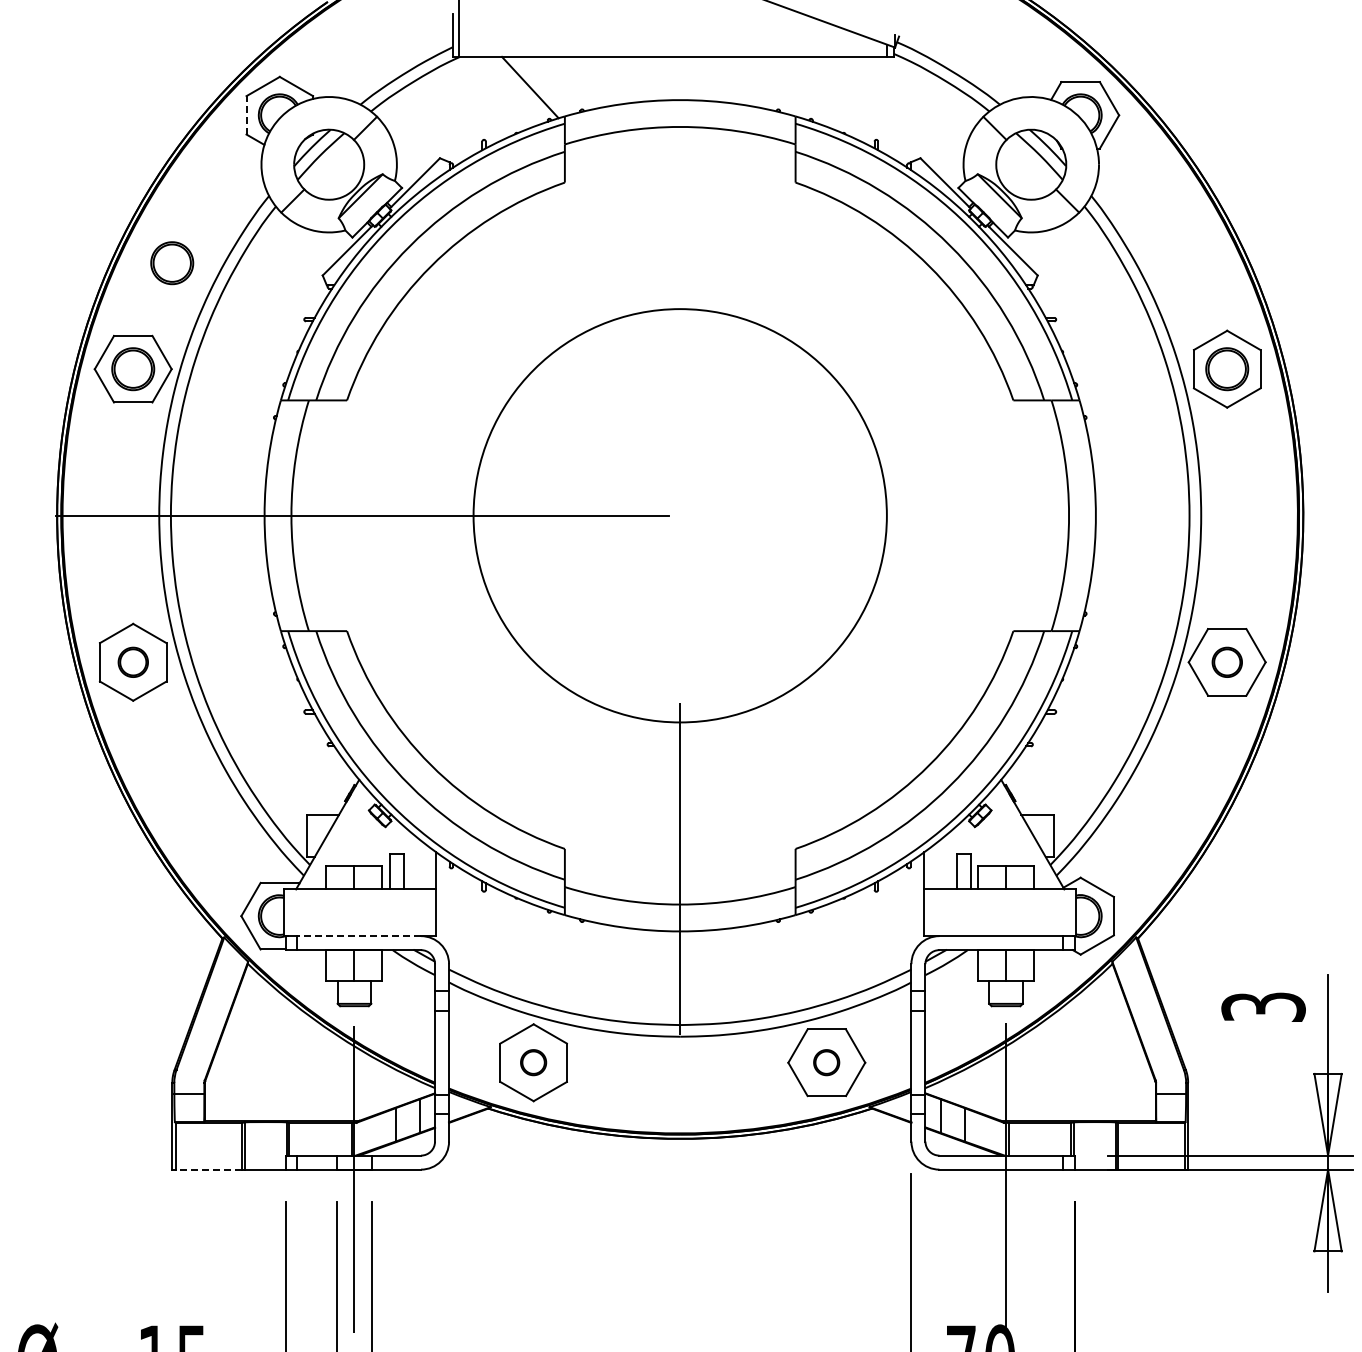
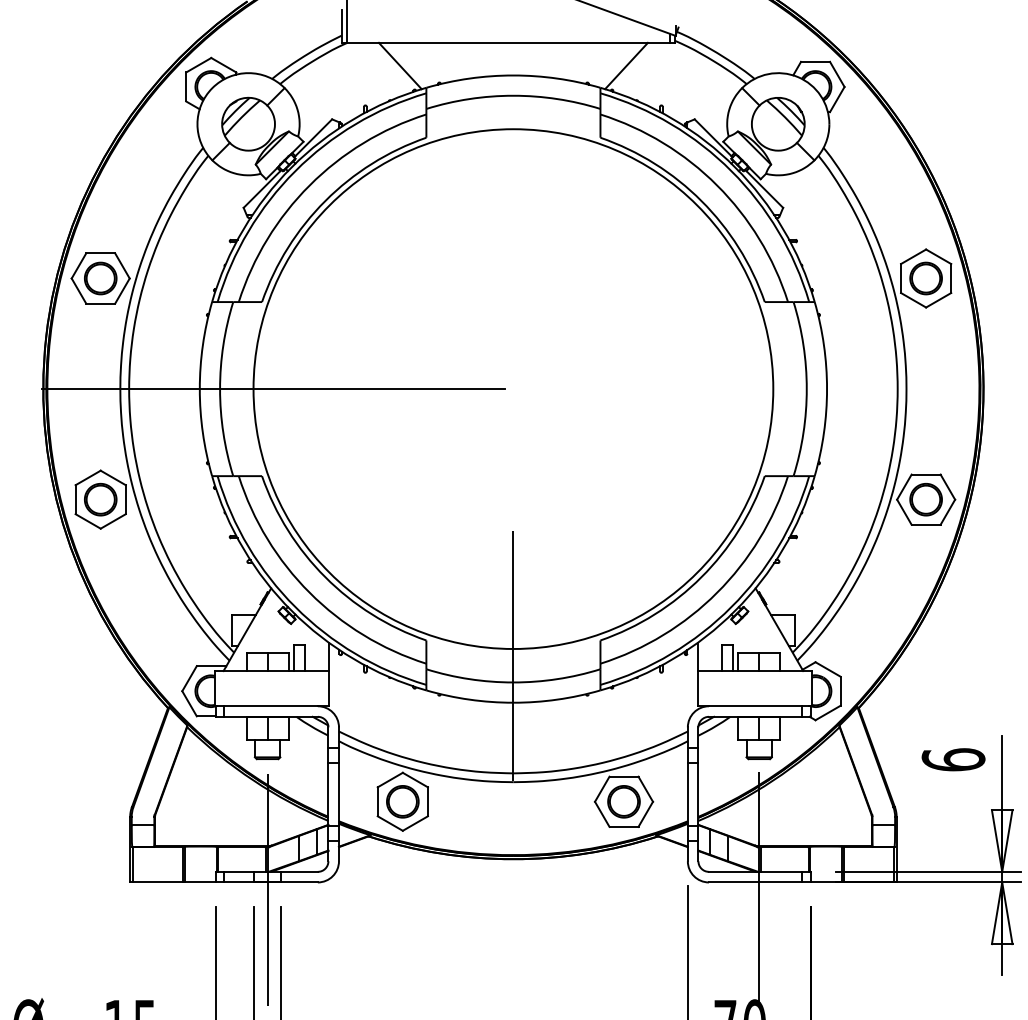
line: (829, 87) -> (626, 65), added
line: (246, 114) -> (186, 86), dashed -> solid
part: (172, 263) -> (130, 198), removed
circle: (679, 515) -> (512, 388), size x1.67
part: (133, 662) -> (100, 499), size x1.43
part: (1227, 662) -> (926, 499), size x1.43
line: (359, 936) -> (271, 706), dashed -> solid
text: (1263, 1006) -> (953, 759), 3 -> 6
part: (533, 1062) -> (402, 801), size x1.67
part: (826, 1062) -> (623, 801), size x1.67
line: (208, 1169) -> (157, 882), dashed -> solid

